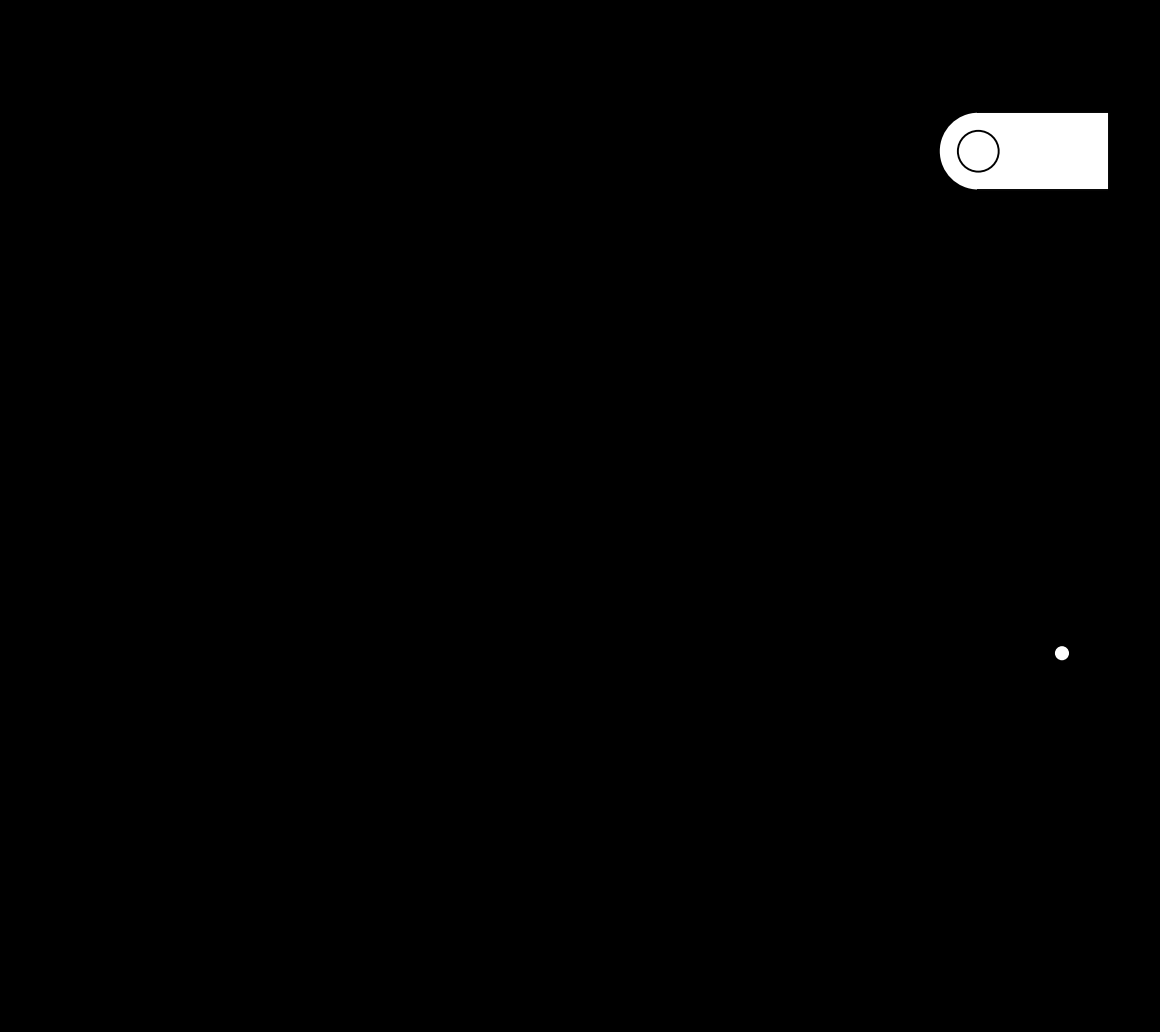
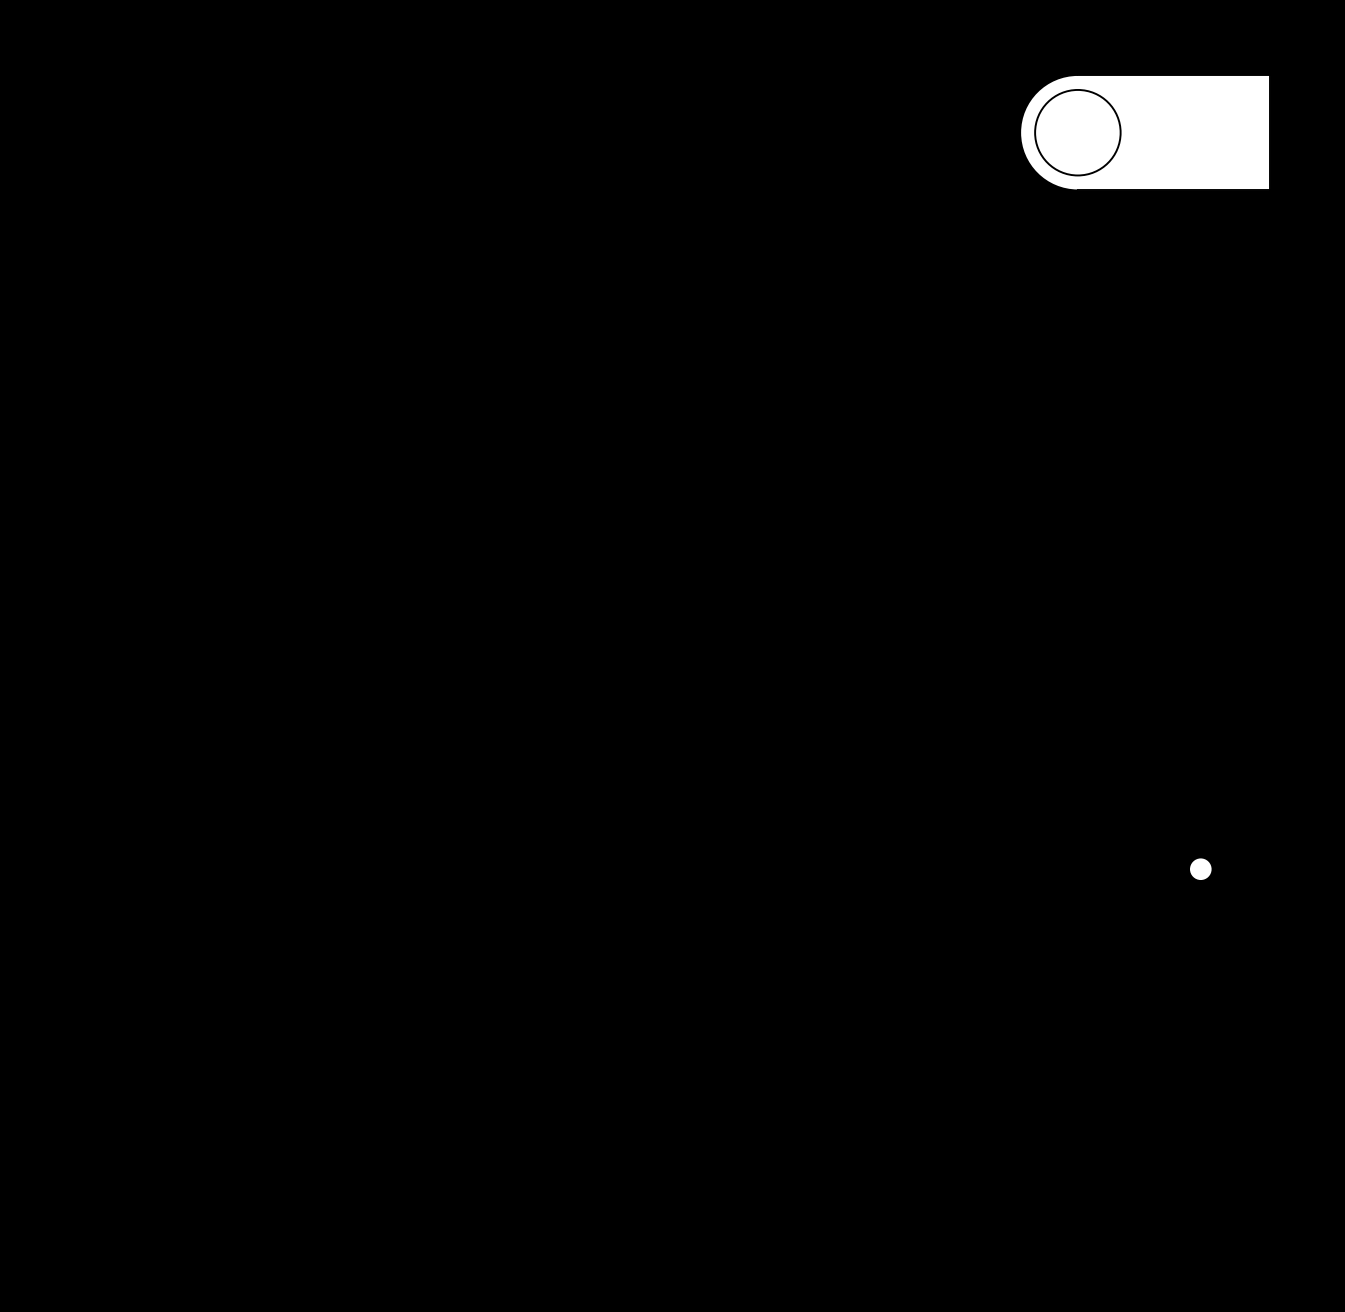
circle: (978, 151) -> (1078, 133), size x1.43

